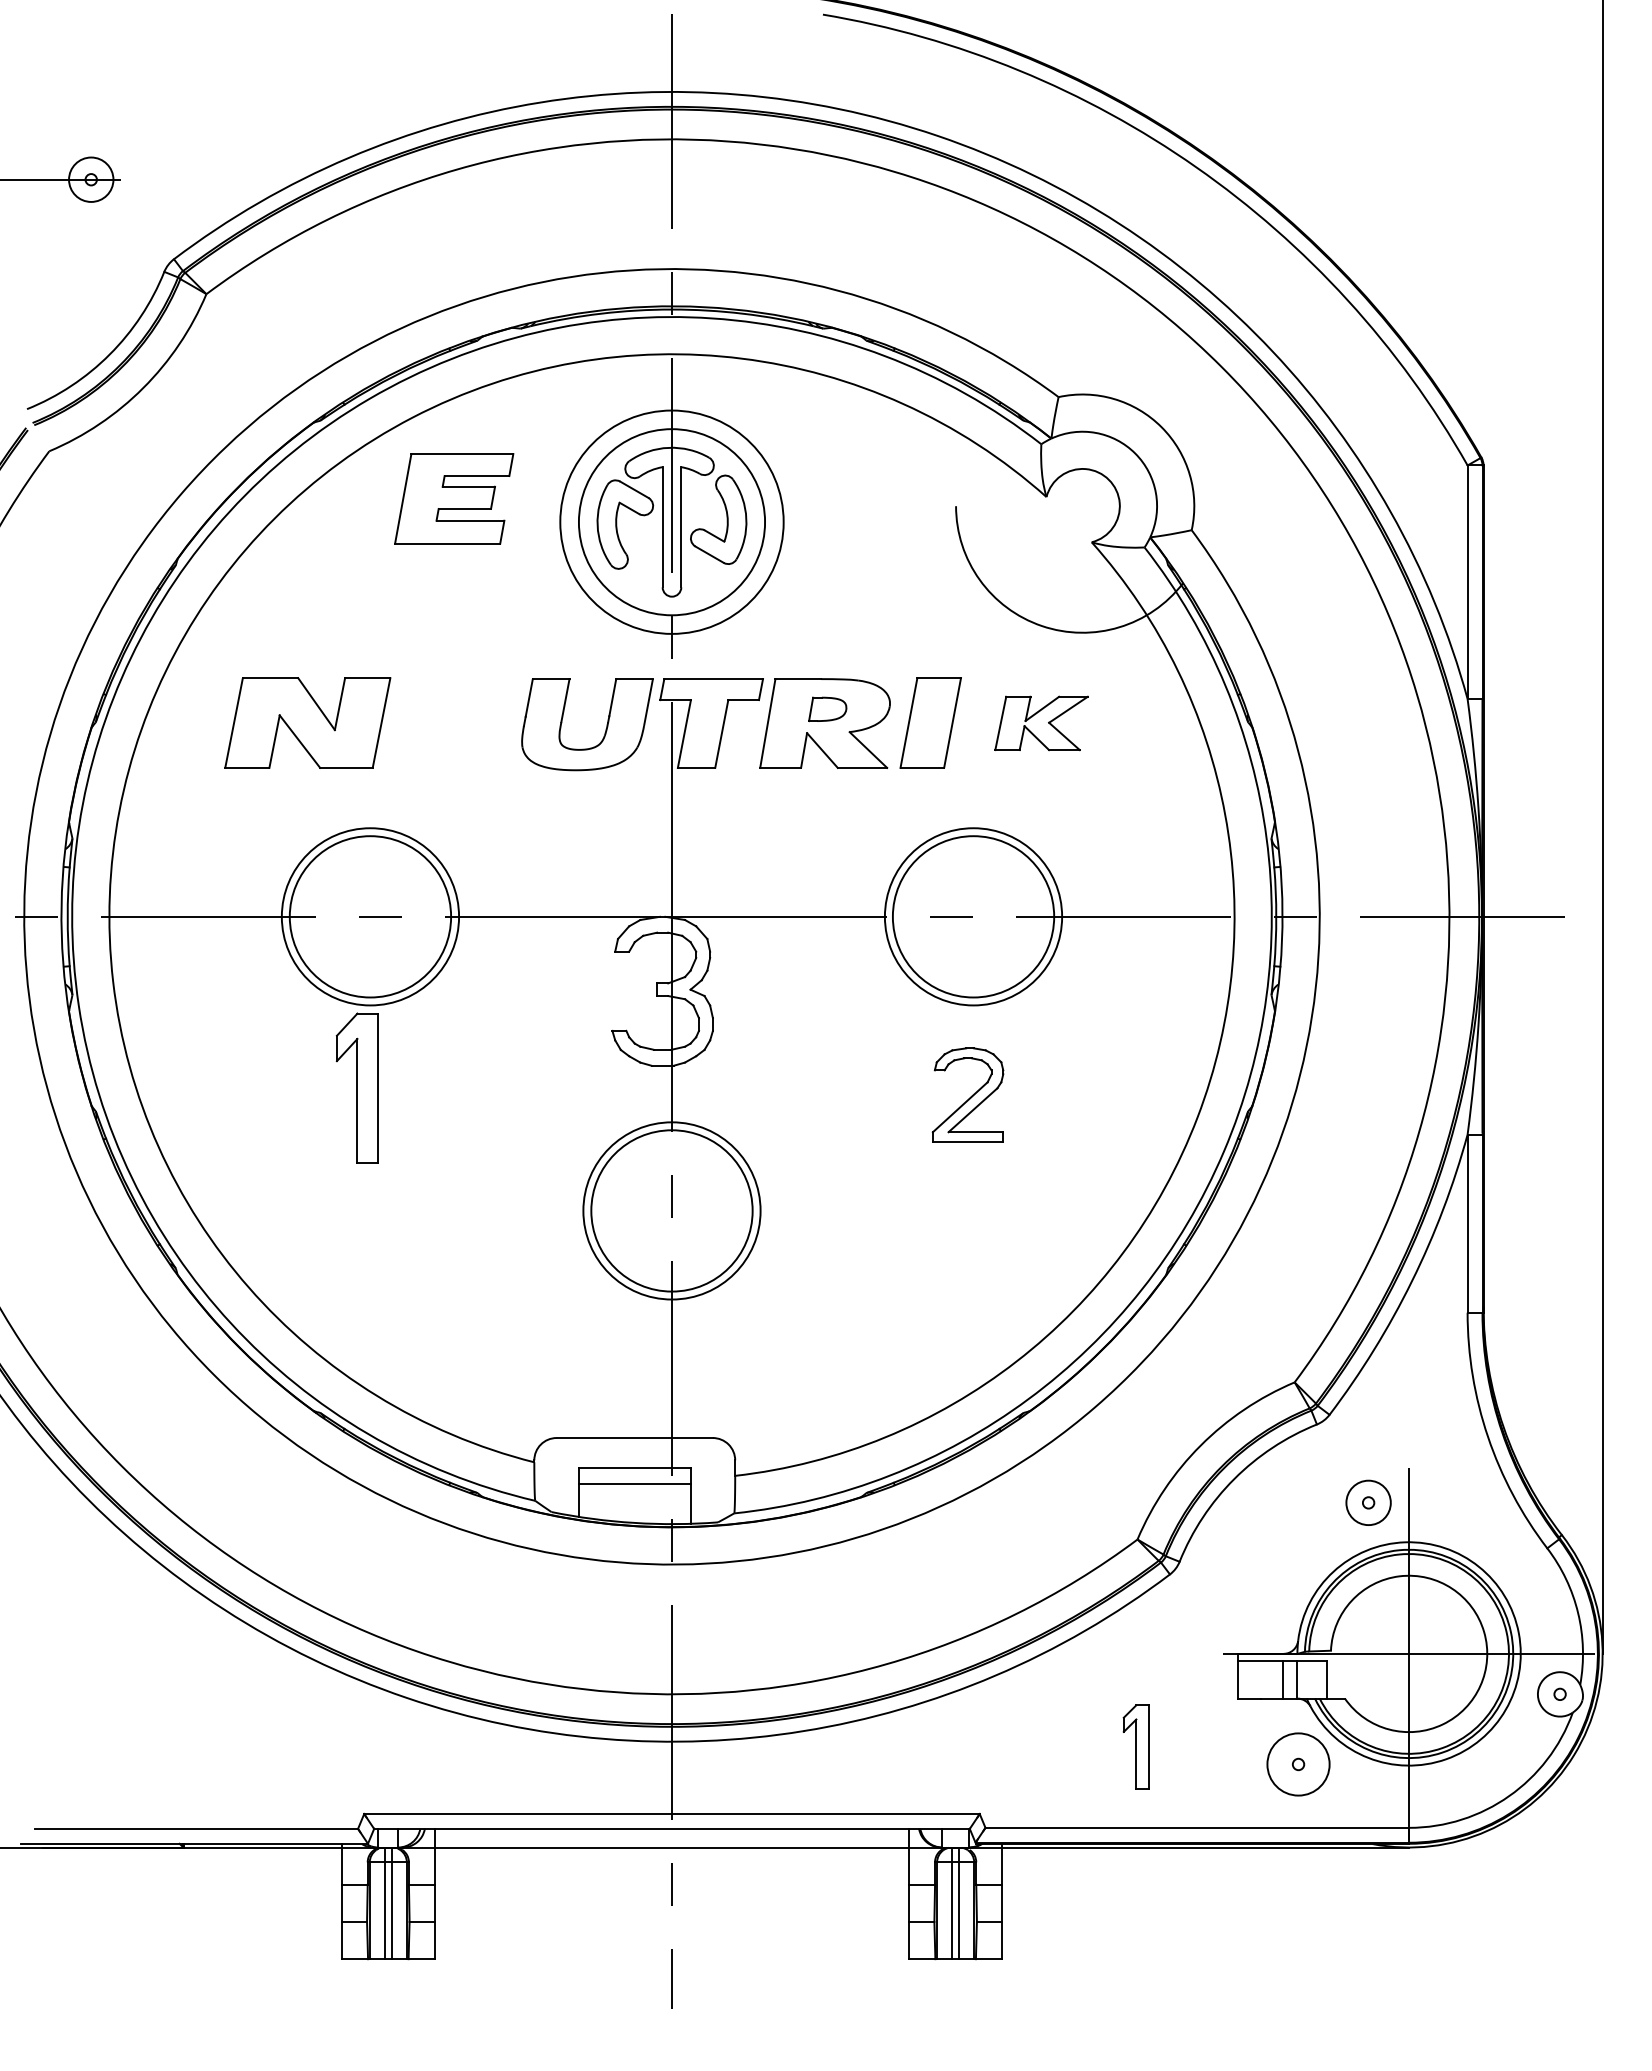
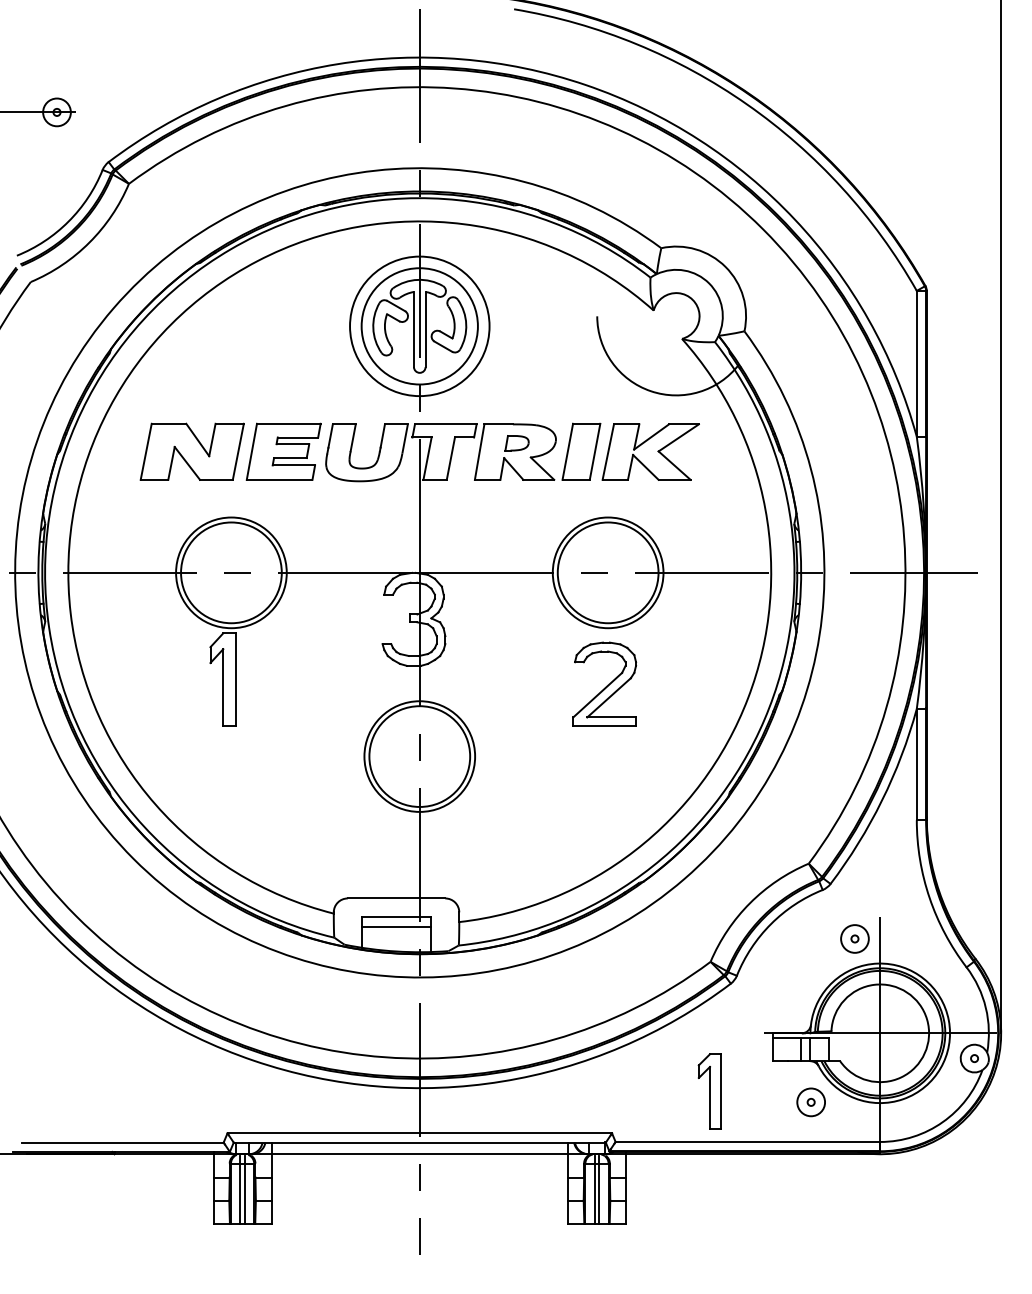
part: (453, 498) -> (283, 451), moved
part: (1041, 722) -> (650, 451), size x1.67
part: (967, 1093) -> (604, 683), size x1.43
part: (1135, 1747) -> (709, 1091), size x1.43
circle: (1299, 1764) -> (811, 1102), size x0.71

